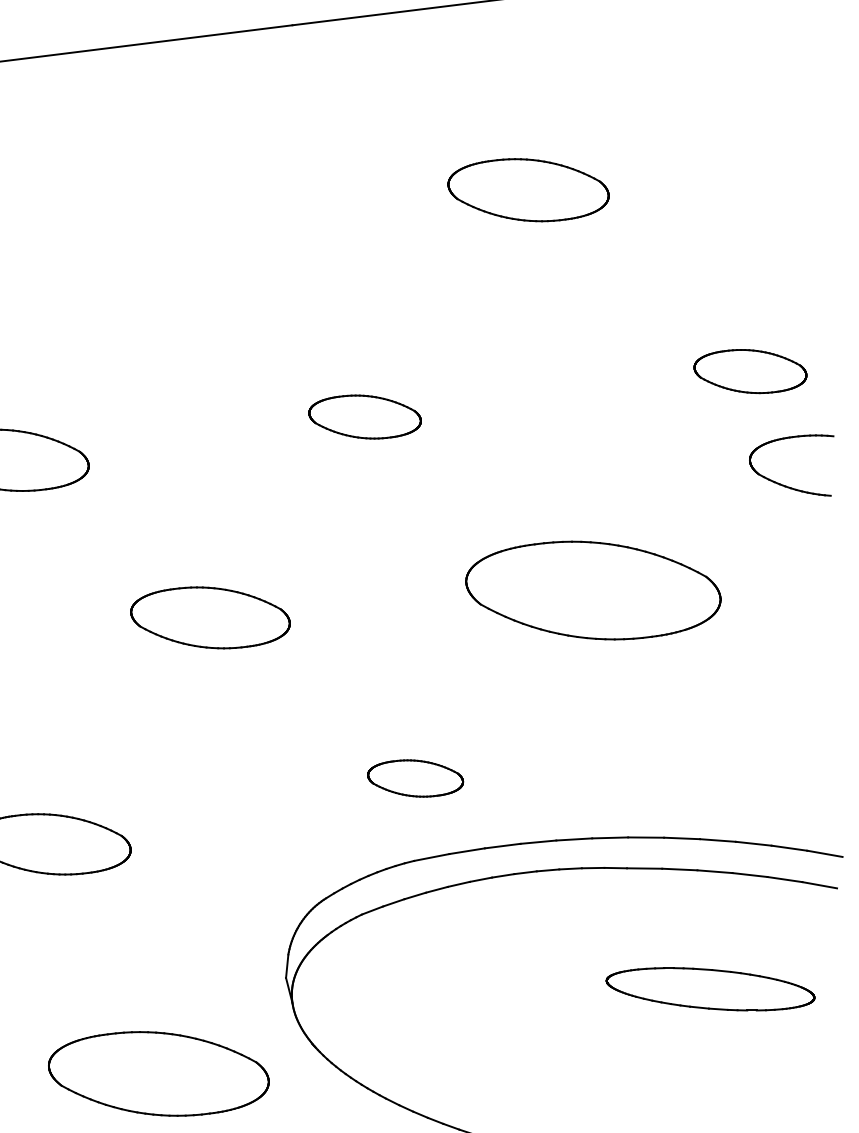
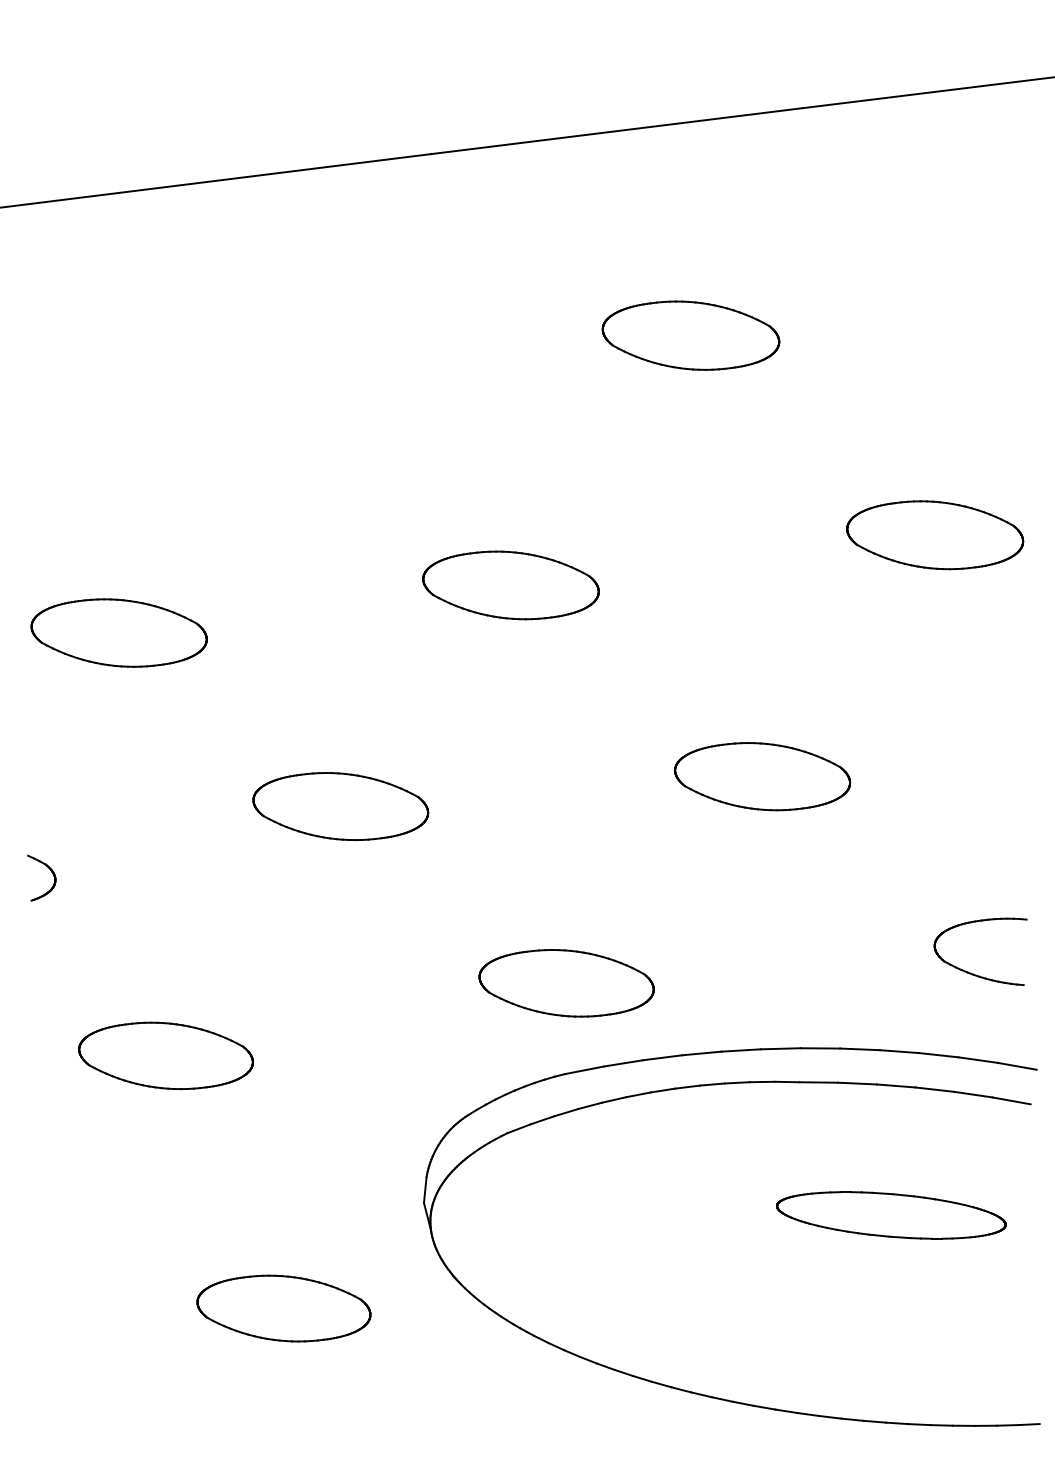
part: (750, 371) -> (935, 535), size x1.43
part: (364, 417) -> (510, 585), size x1.43
part: (785, 485) -> (973, 973), moved
part: (593, 590) -> (762, 776), size x0.62
part: (415, 778) -> (566, 983), size x1.67
part: (158, 1073) -> (283, 1308), size x0.71

